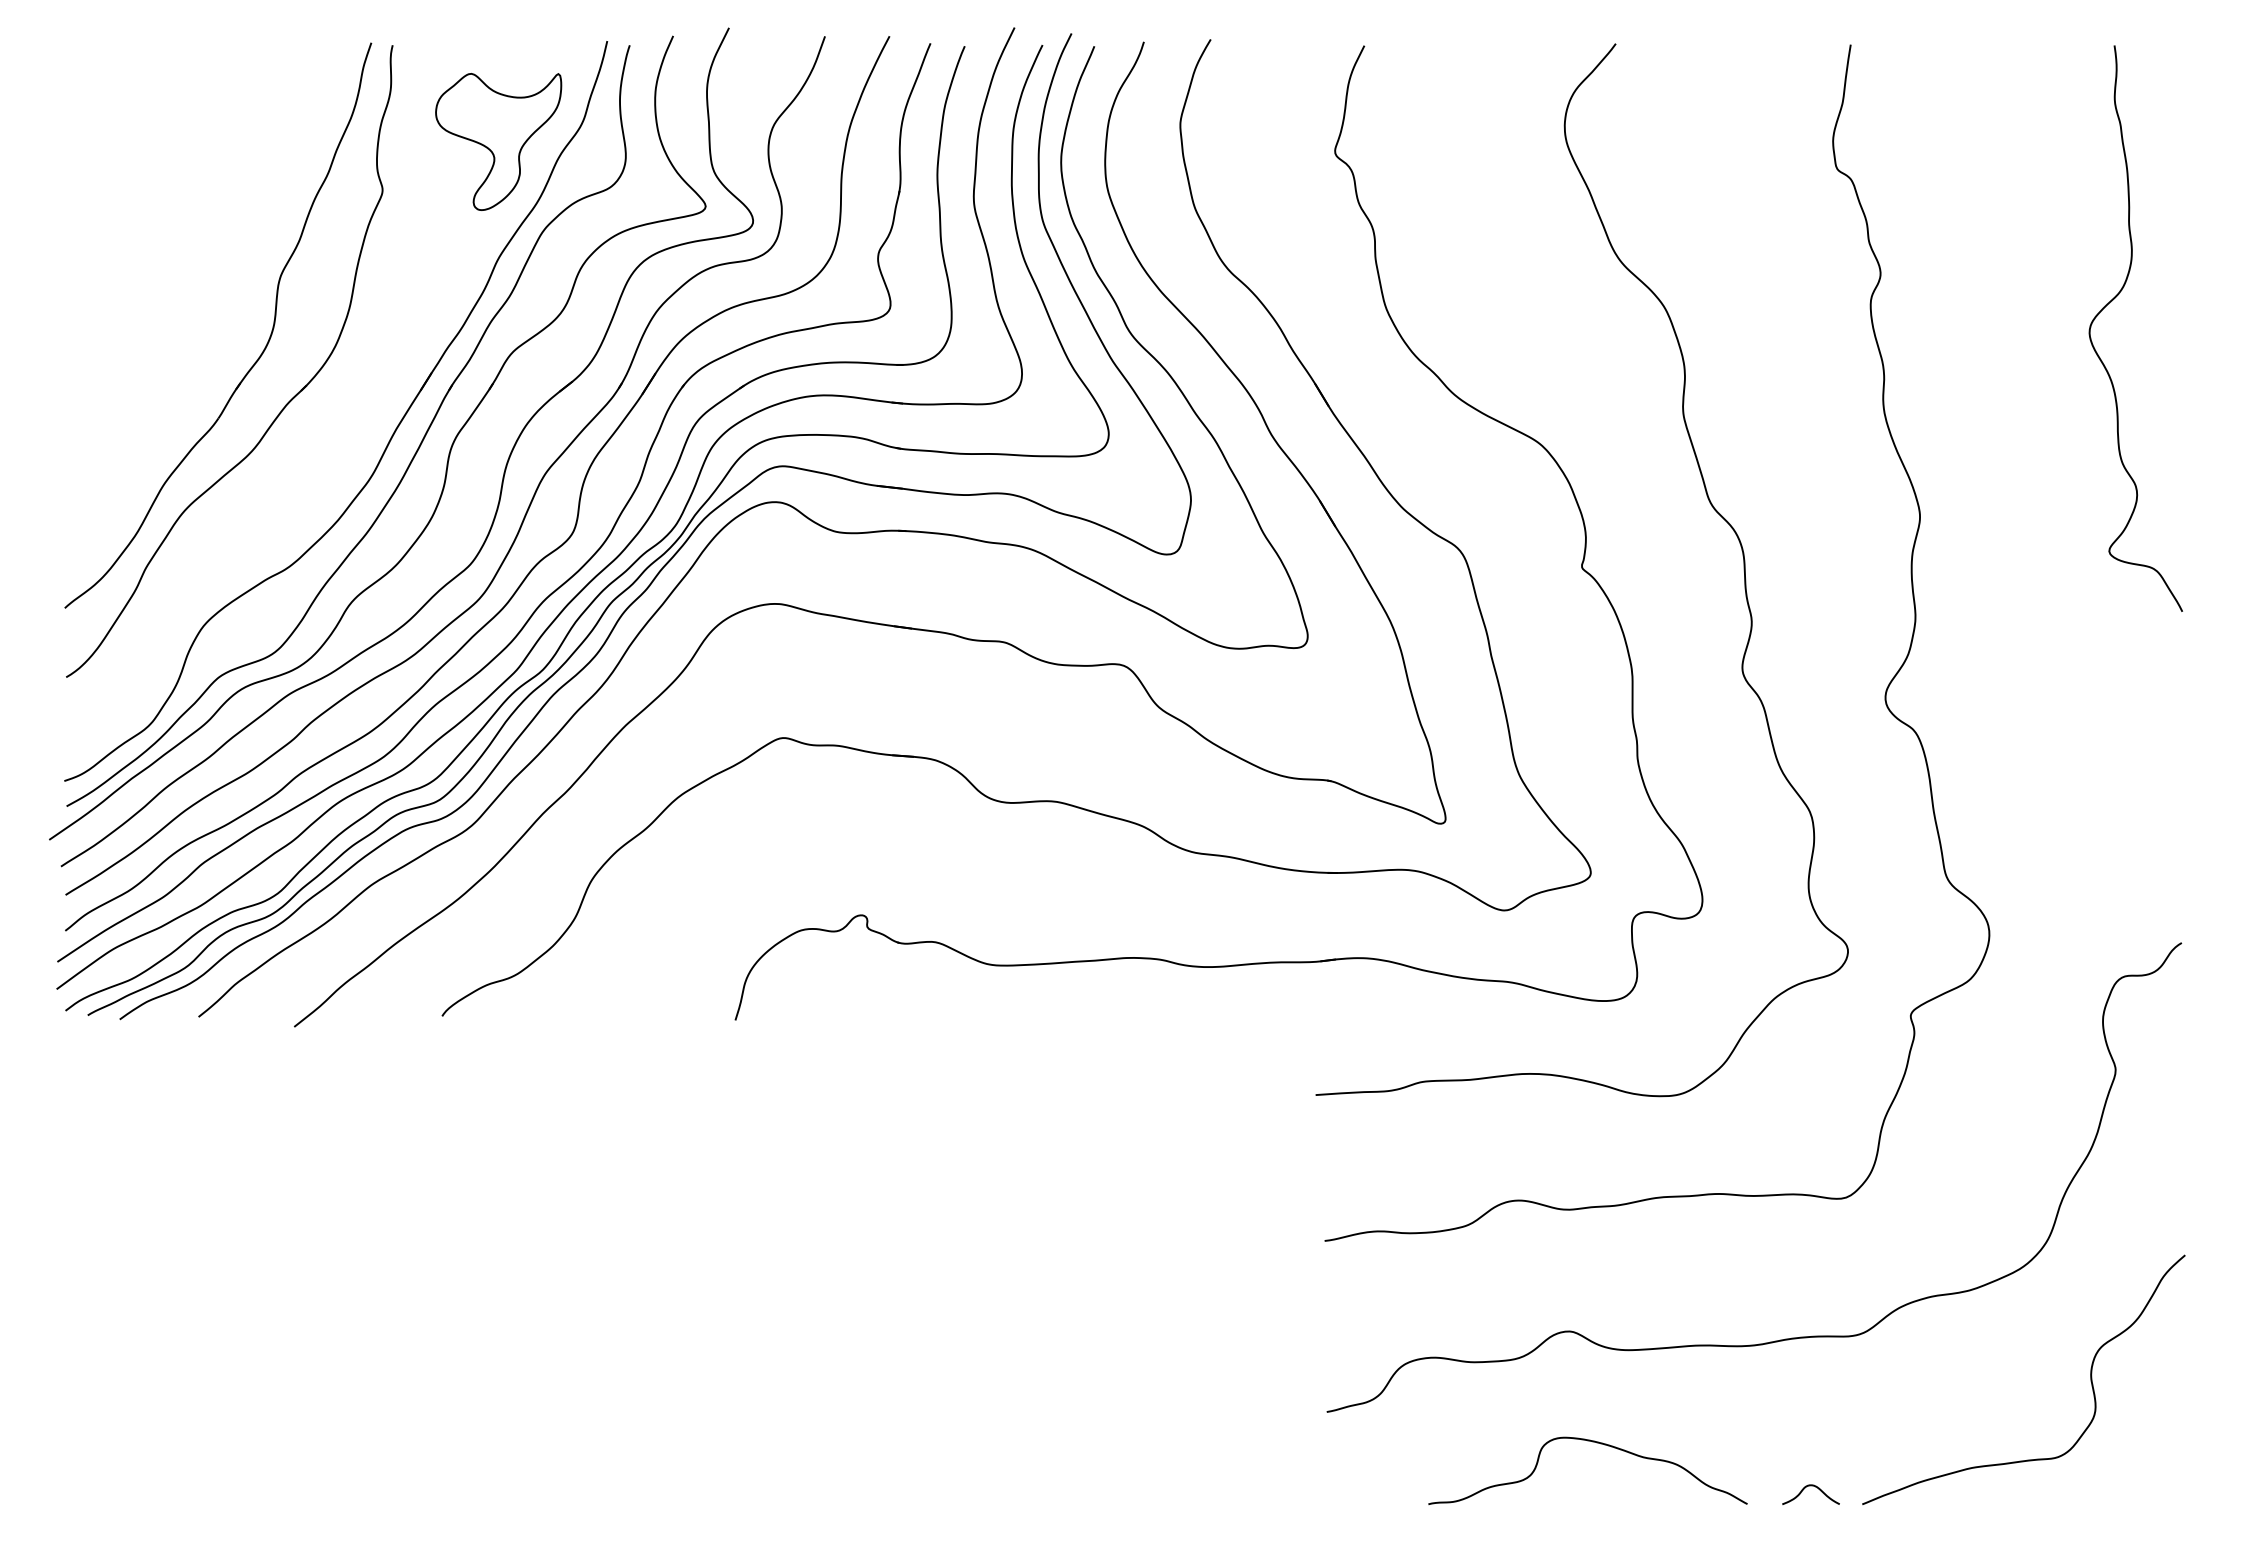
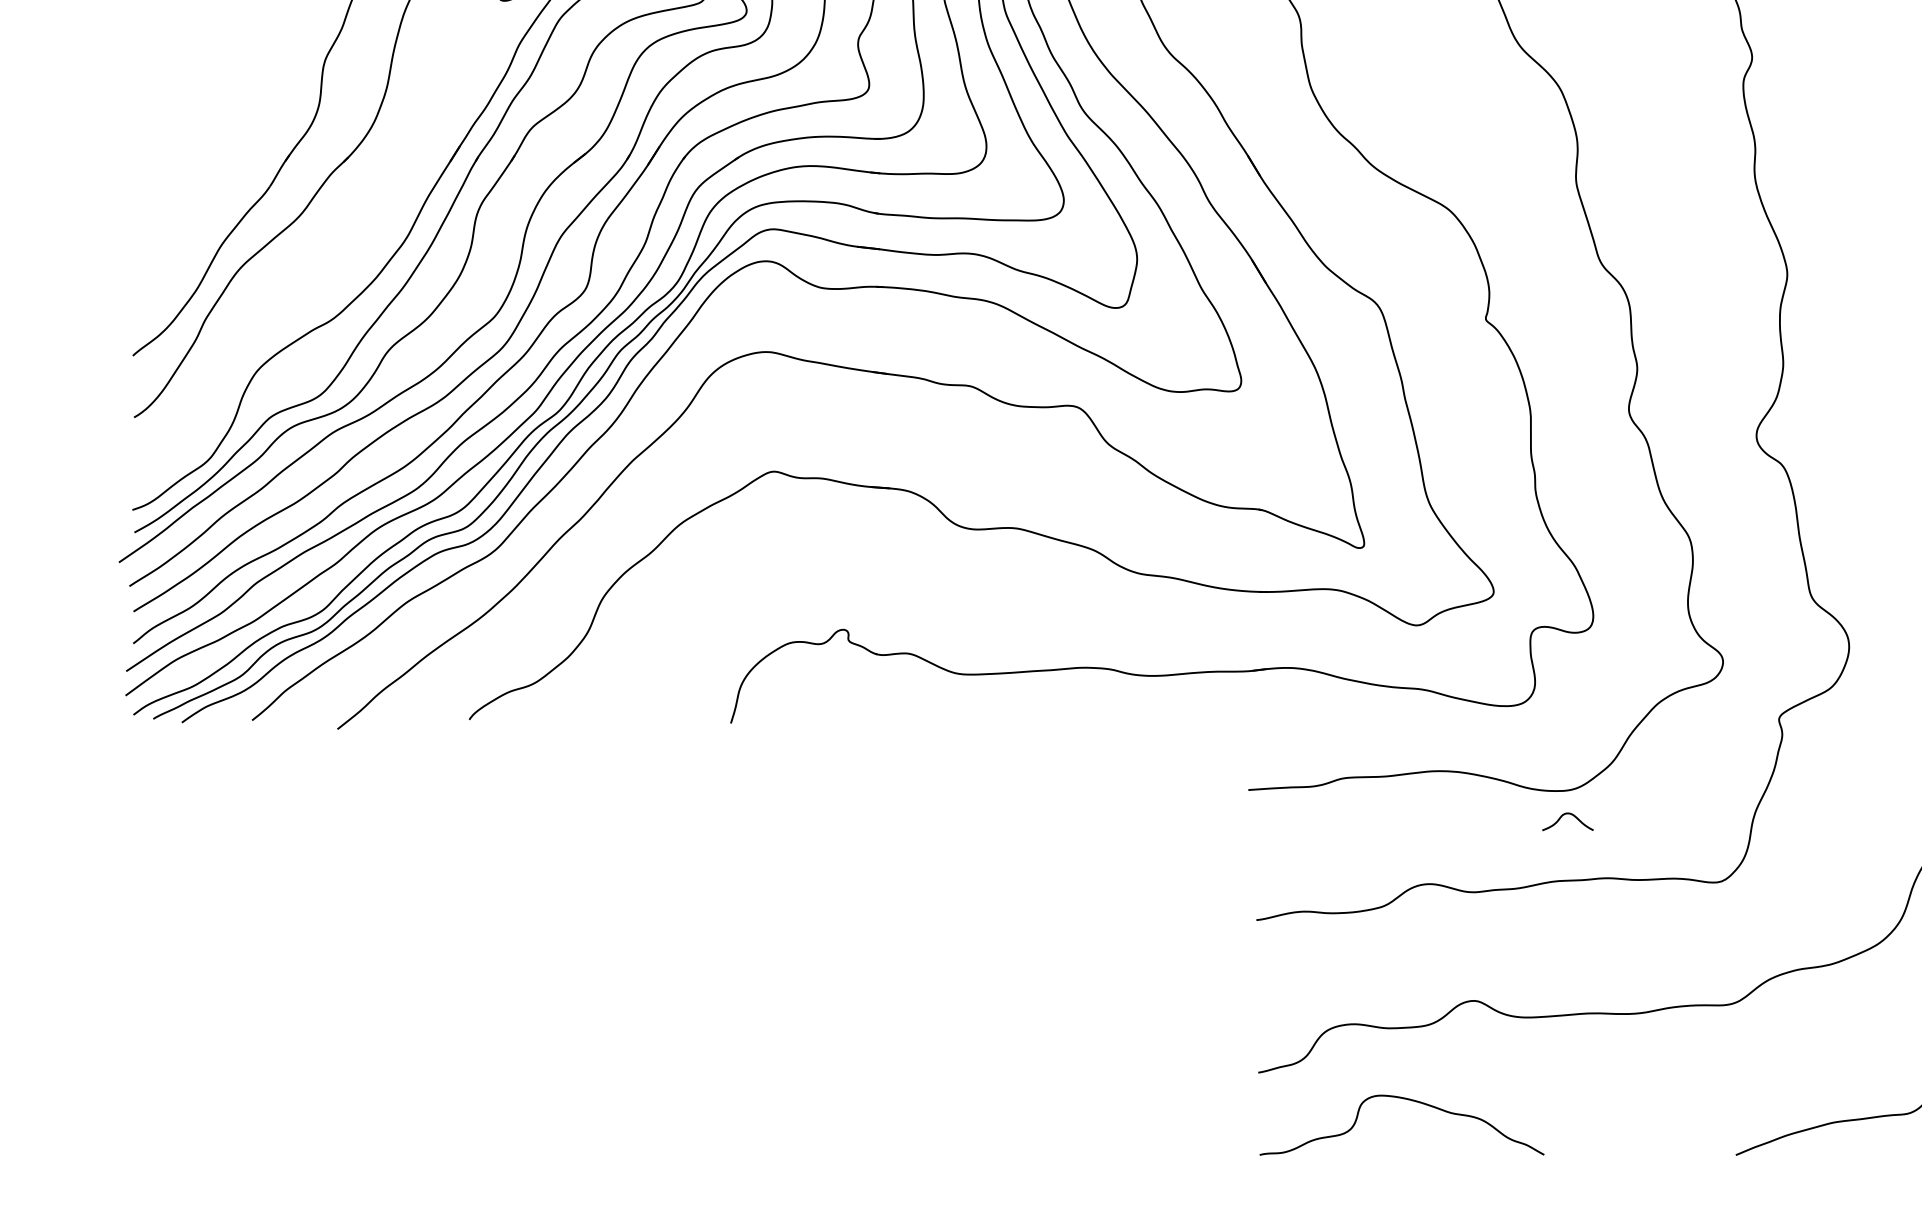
curve: (1592, 1442) -> (1406, 1099), moved
curve: (1805, 1488) -> (1563, 816), moved

